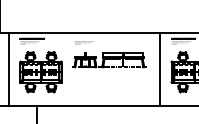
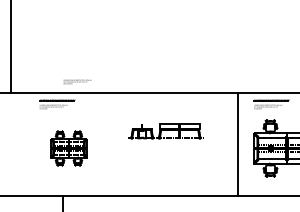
text: (84, 42) -> (77, 81), moved
part: (109, 60) -> (165, 131), size x0.7
line: (9, 69) -> (23, 144), removed
part: (40, 72) -> (68, 148), size x0.6

